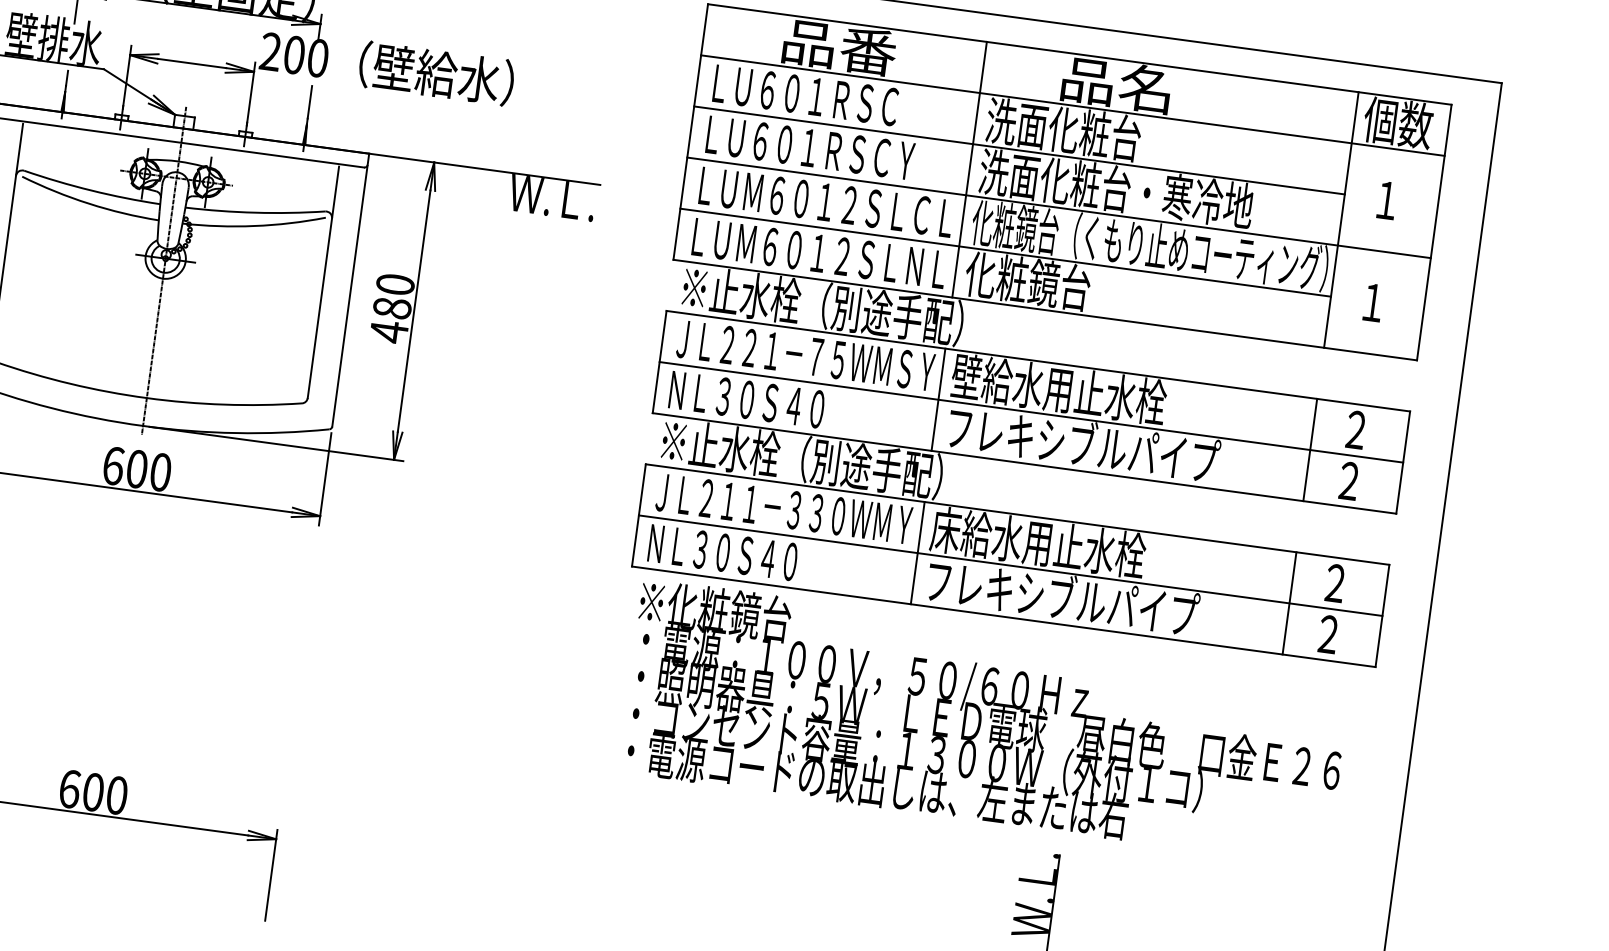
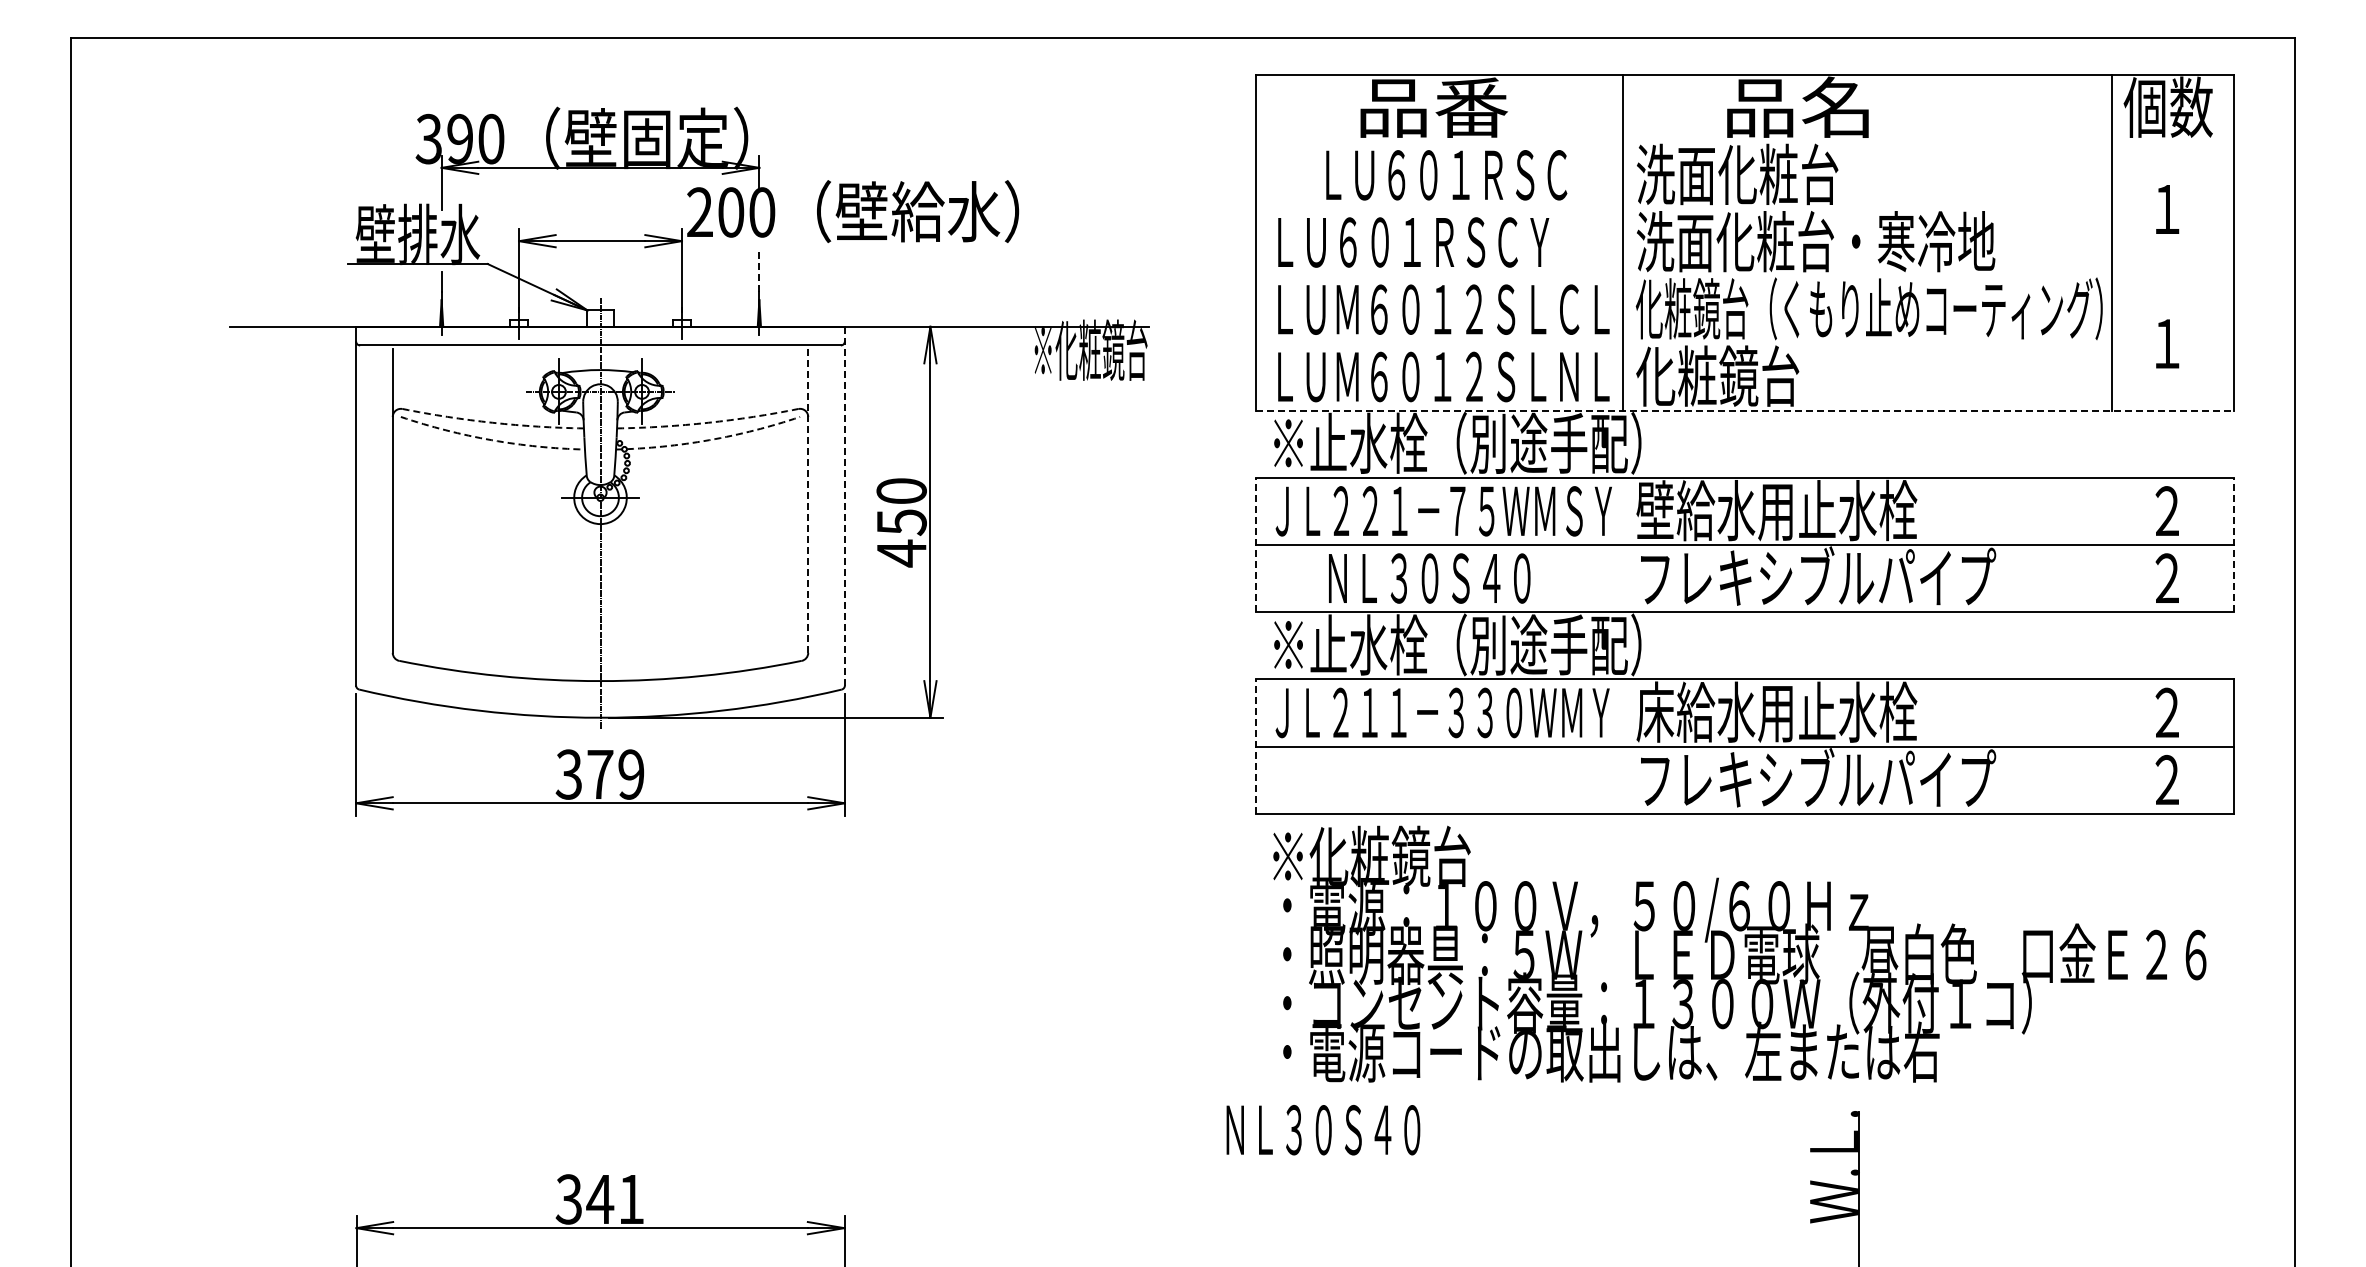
text: (805, 95) -> (1446, 175), moved
line: (310, 102) -> (759, 270), solid -> dashed
line: (1072, 105) -> (1744, 141), removed
line: (1019, 150) -> (1683, 209), removed
arc: (91, 190) -> (492, 422), solid -> dashed
text: (553, 196) -> (1090, 349), Ｗ.Ｌ. -> ※化粧鏡台
arc: (88, 203) -> (491, 440), solid -> dashed
line: (1058, 208) -> (1744, 276), removed
arc: (255, 212) -> (708, 422), solid -> dashed
arc: (254, 226) -> (709, 440), solid -> dashed
line: (1005, 252) -> (1683, 343), removed
line: (323, 282) -> (808, 501), solid -> dashed
line: (350, 290) -> (844, 506), solid -> dashed
text: (392, 308) -> (901, 522), 480 -> 450
line: (1045, 310) -> (1745, 410), solid -> dashed
line: (659, 361) -> (1256, 544), solid -> dashed
text: (746, 399) -> (1429, 578), moved
line: (938, 399) -> (1622, 544), removed
line: (1310, 449) -> (2111, 544), removed
line: (1402, 462) -> (2233, 544), solid -> dashed
text: (136, 469) -> (599, 774), 600 -> 379
line: (639, 515) -> (1256, 746), solid -> dashed
text: (723, 552) -> (1323, 1130), moved
line: (917, 552) -> (1622, 746), removed
line: (1289, 603) -> (2111, 746), removed
text: (92, 792) -> (599, 1199), 600 -> 341

